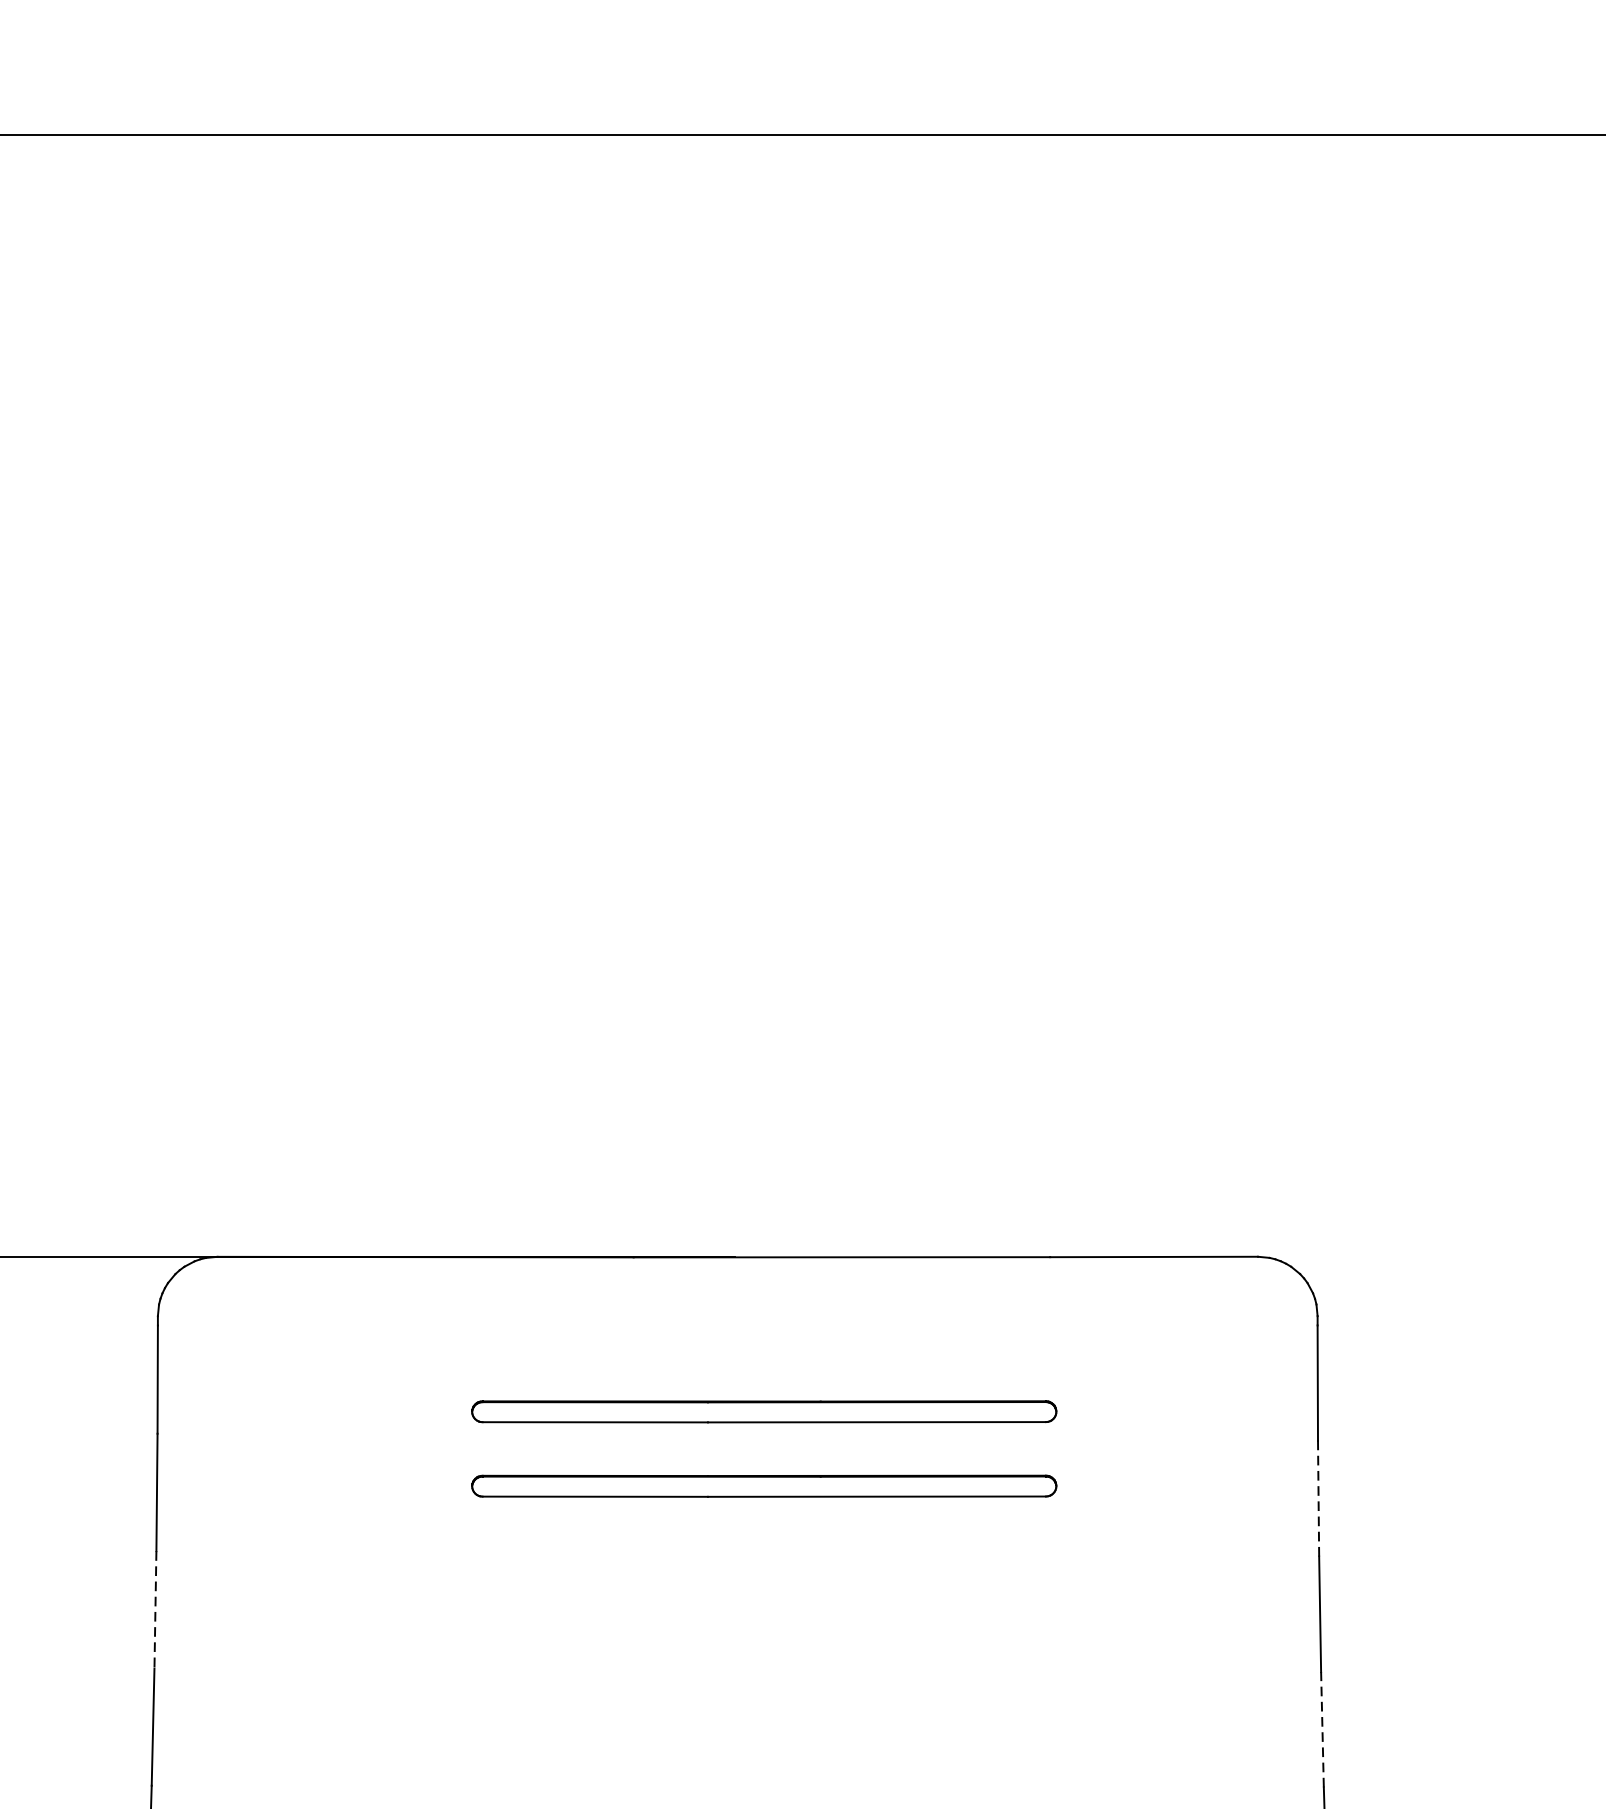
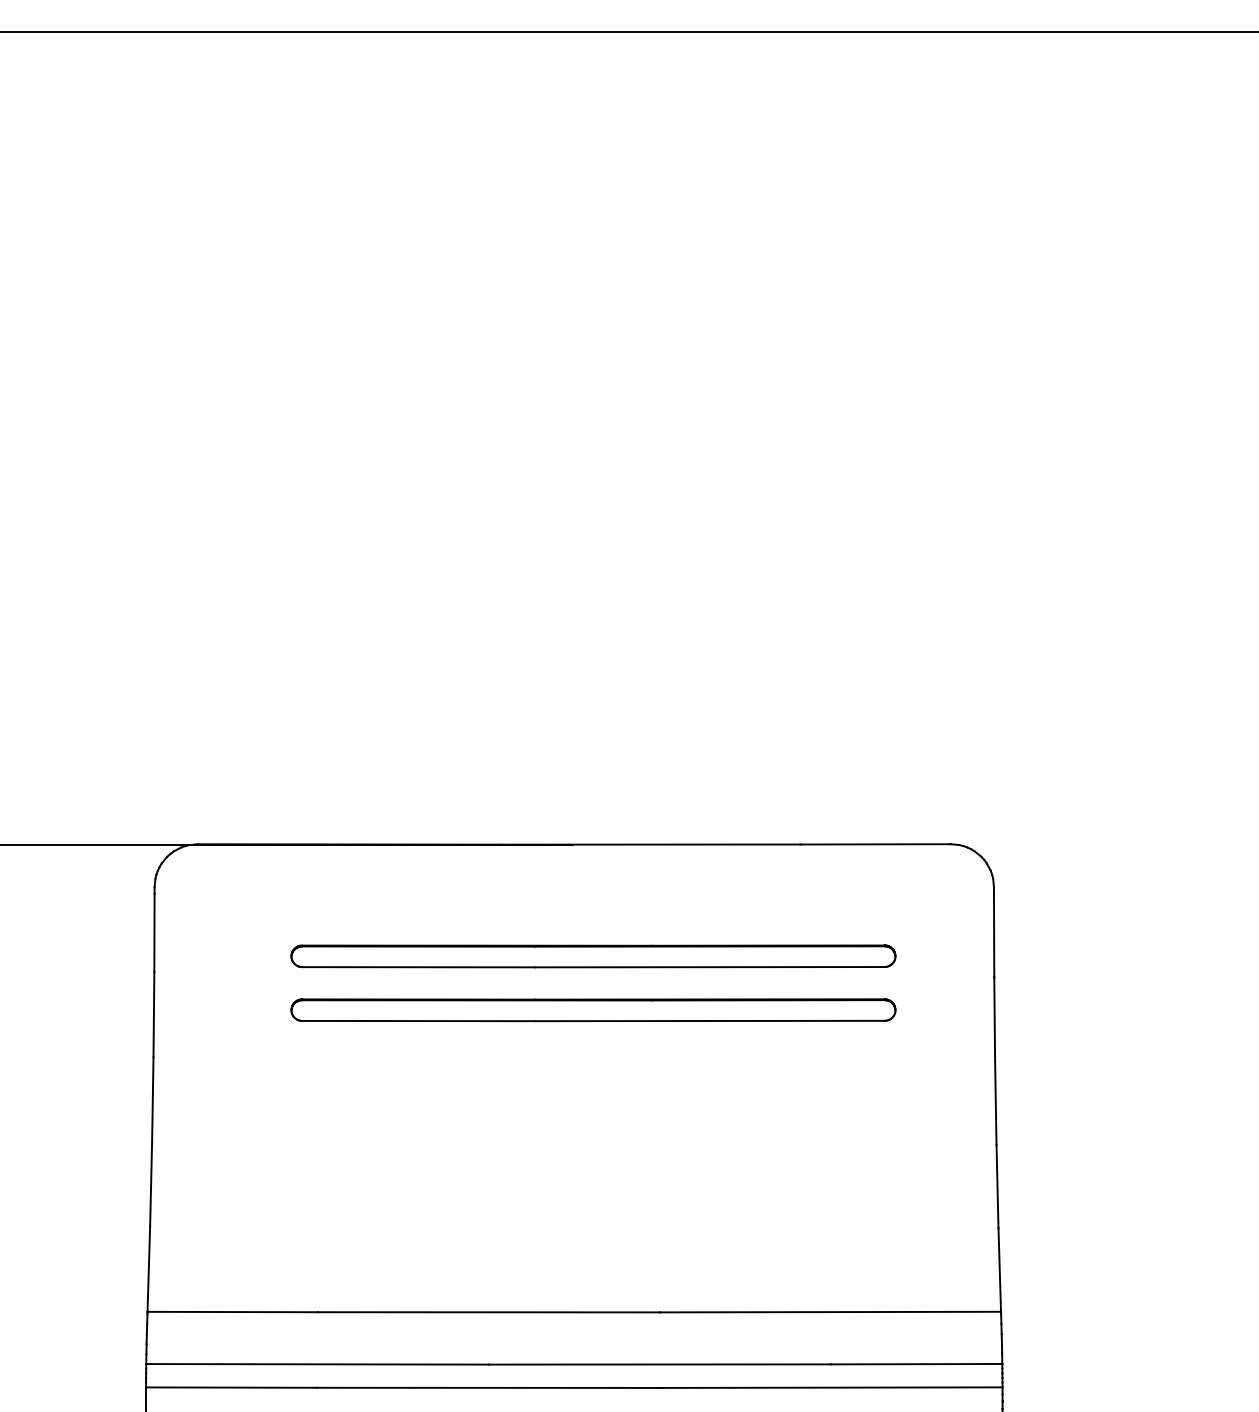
part: (764, 1411) -> (593, 956), size x1.43
part: (764, 1486) -> (593, 1010), size x1.43
line: (1318, 1498) -> (994, 1019), dashed -> solid
line: (155, 1610) -> (152, 1100), dashed -> solid
line: (1322, 1729) -> (997, 1186), dashed -> solid

